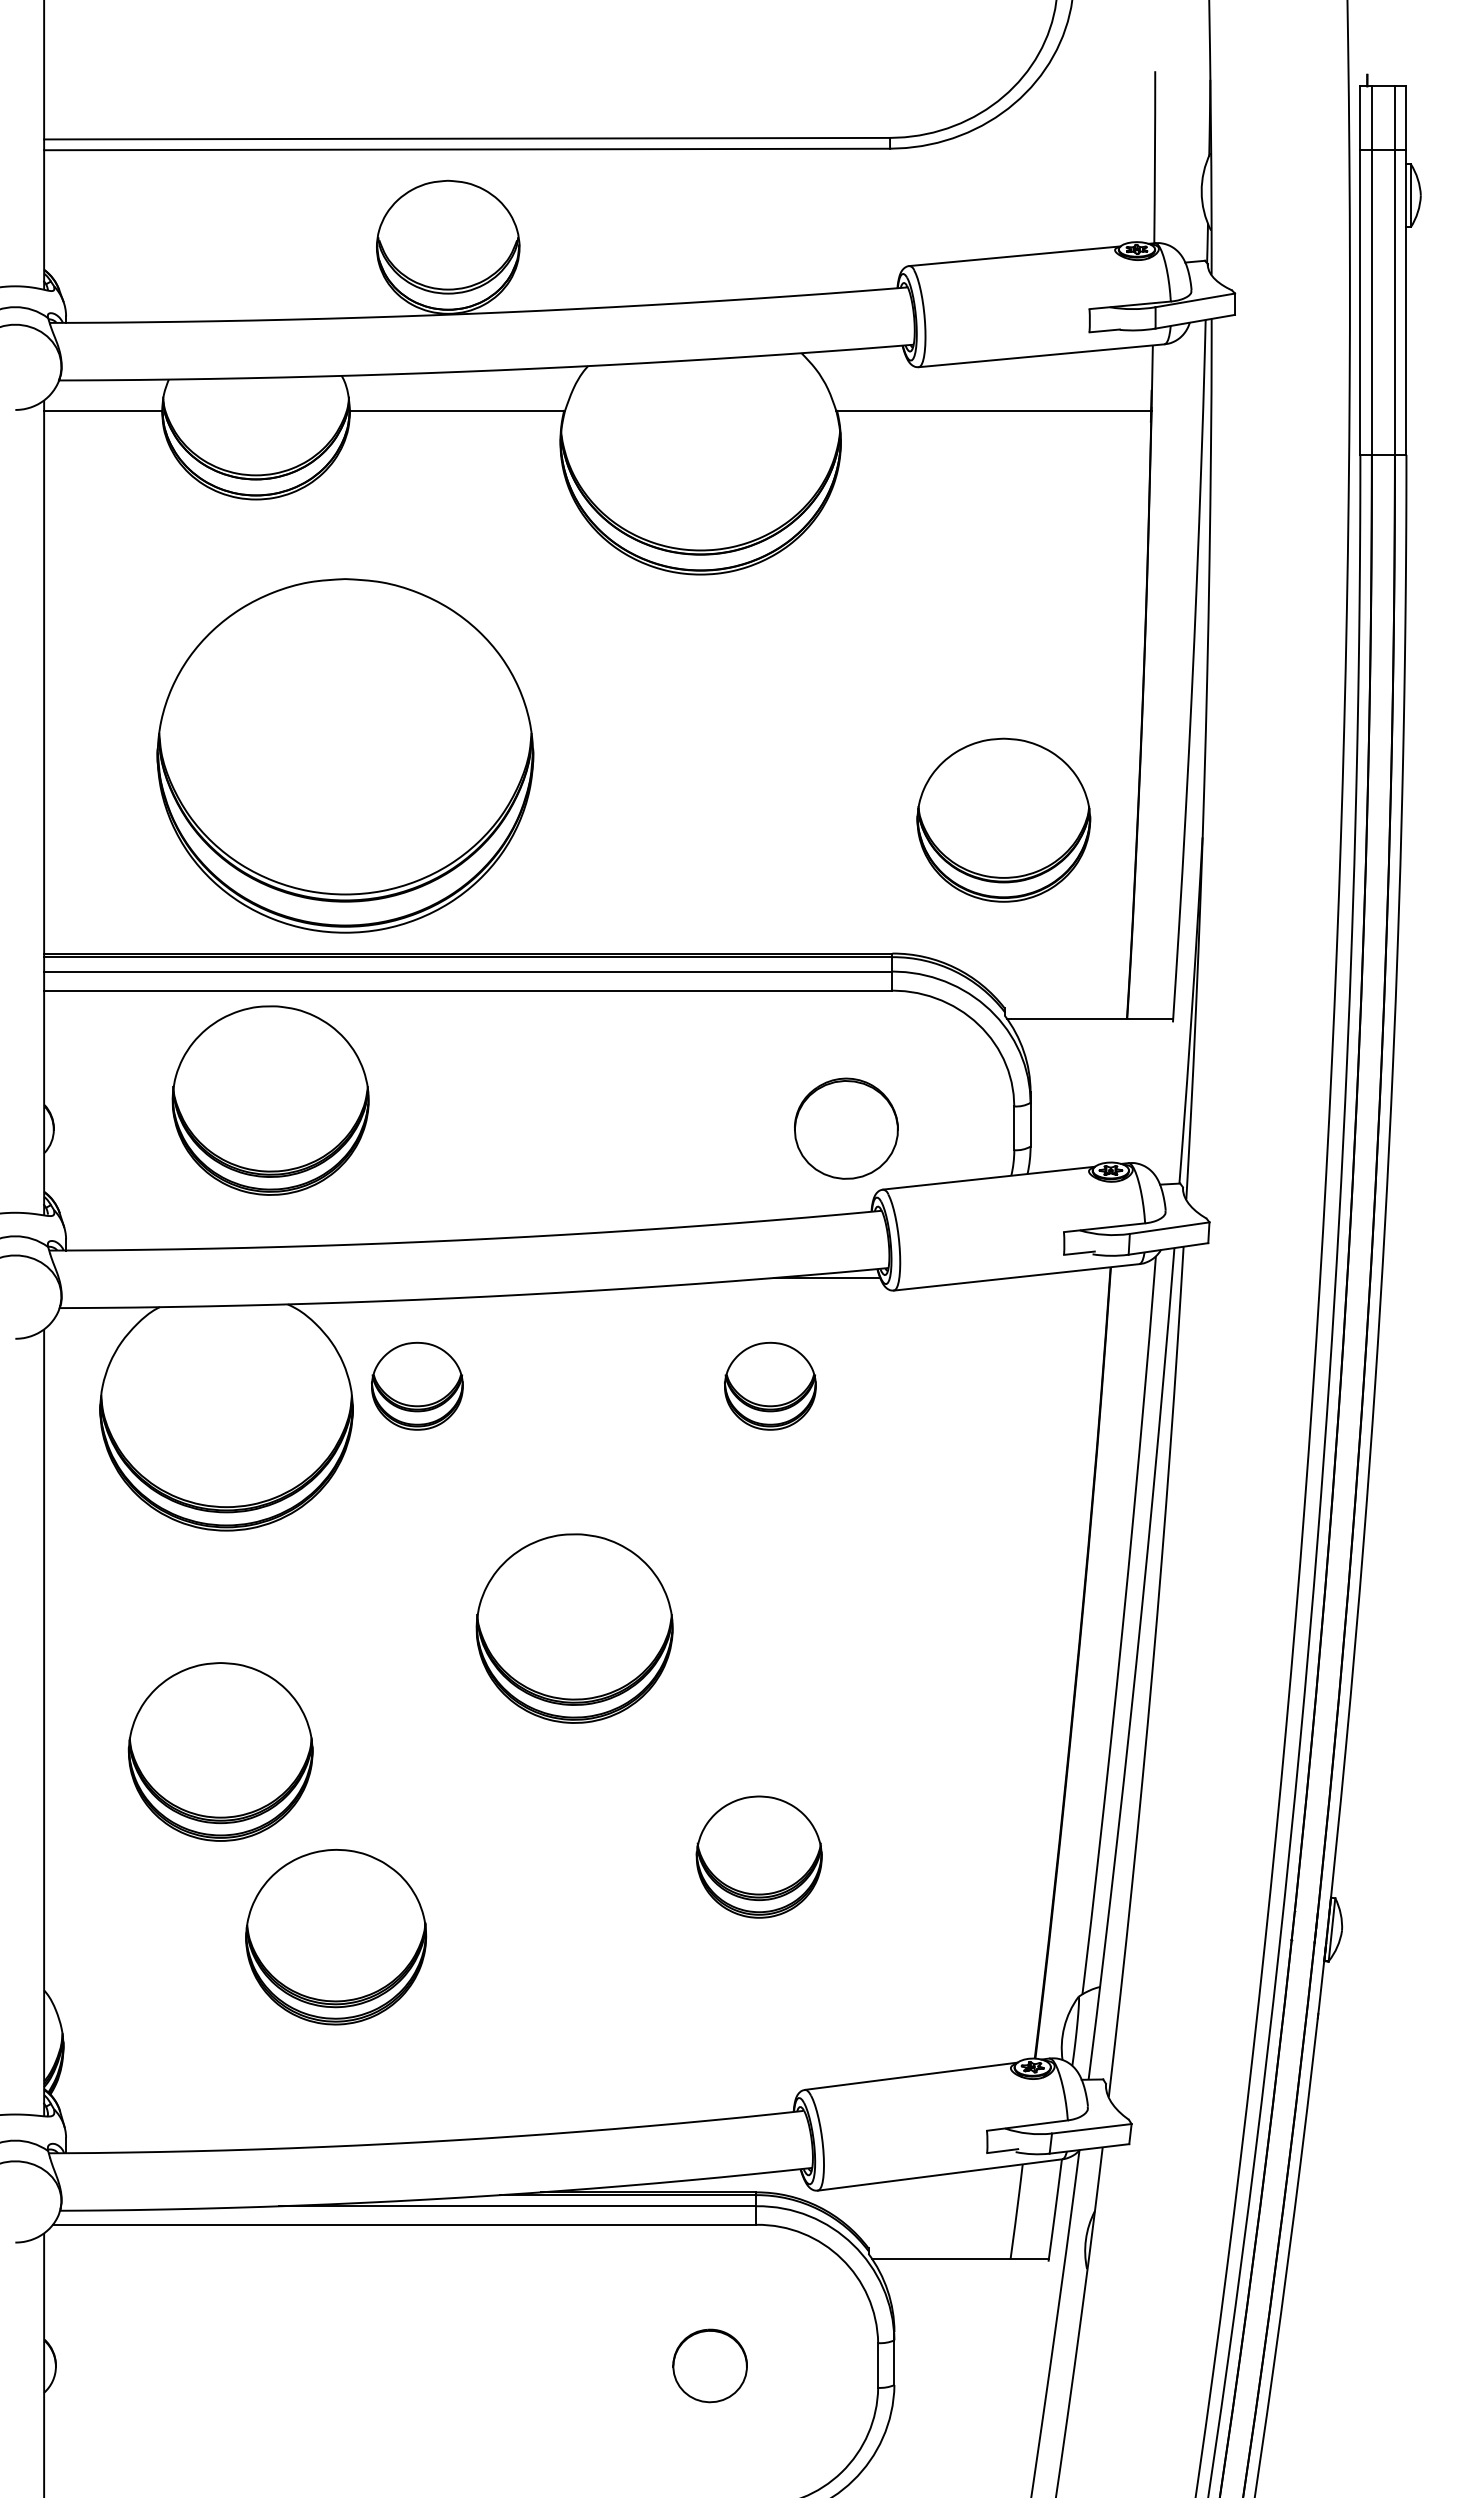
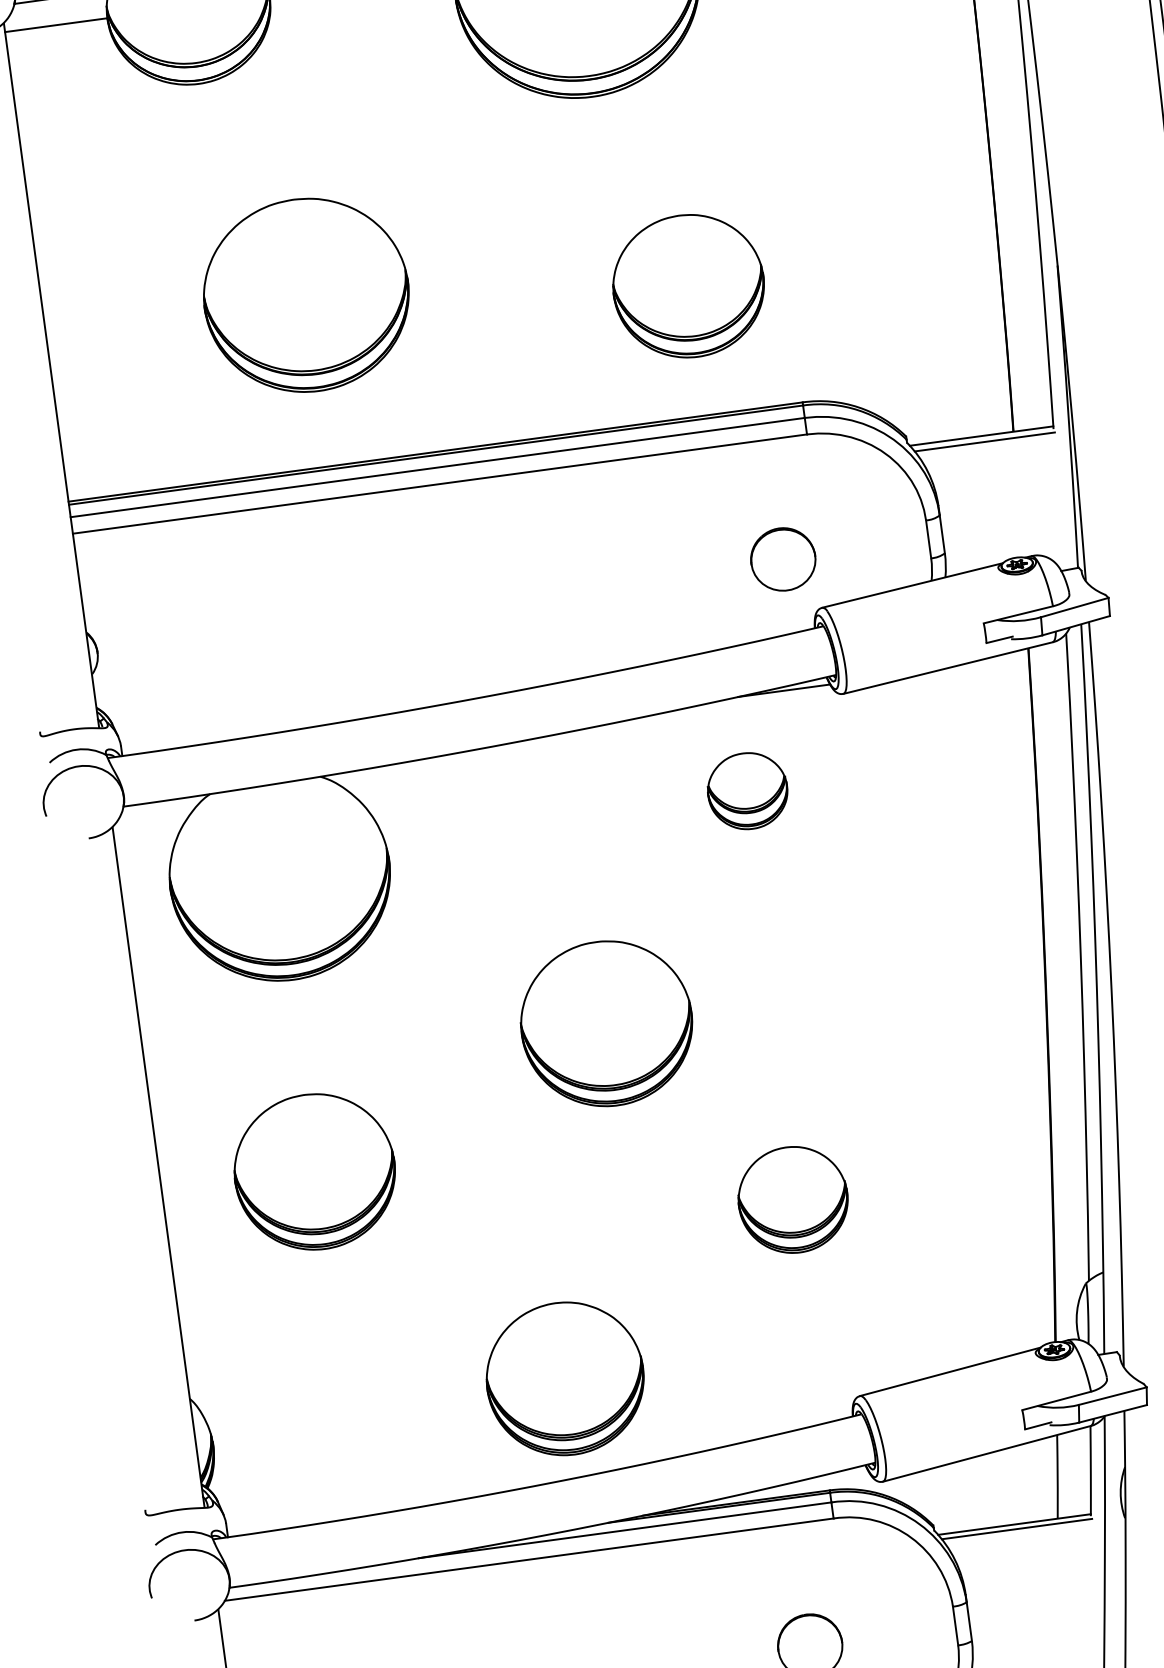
part: (345, 755) -> (306, 294), size x0.62
part: (1003, 819) -> (688, 285), moved
line: (1092, 1026) -> (984, 442), added
part: (270, 1100) -> (281, 602), removed
part: (845, 1128) -> (782, 559), size x0.71
part: (417, 1385) -> (442, 831), removed
part: (336, 1937) -> (565, 1379), moved
line: (962, 2264) -> (1016, 1528), added

